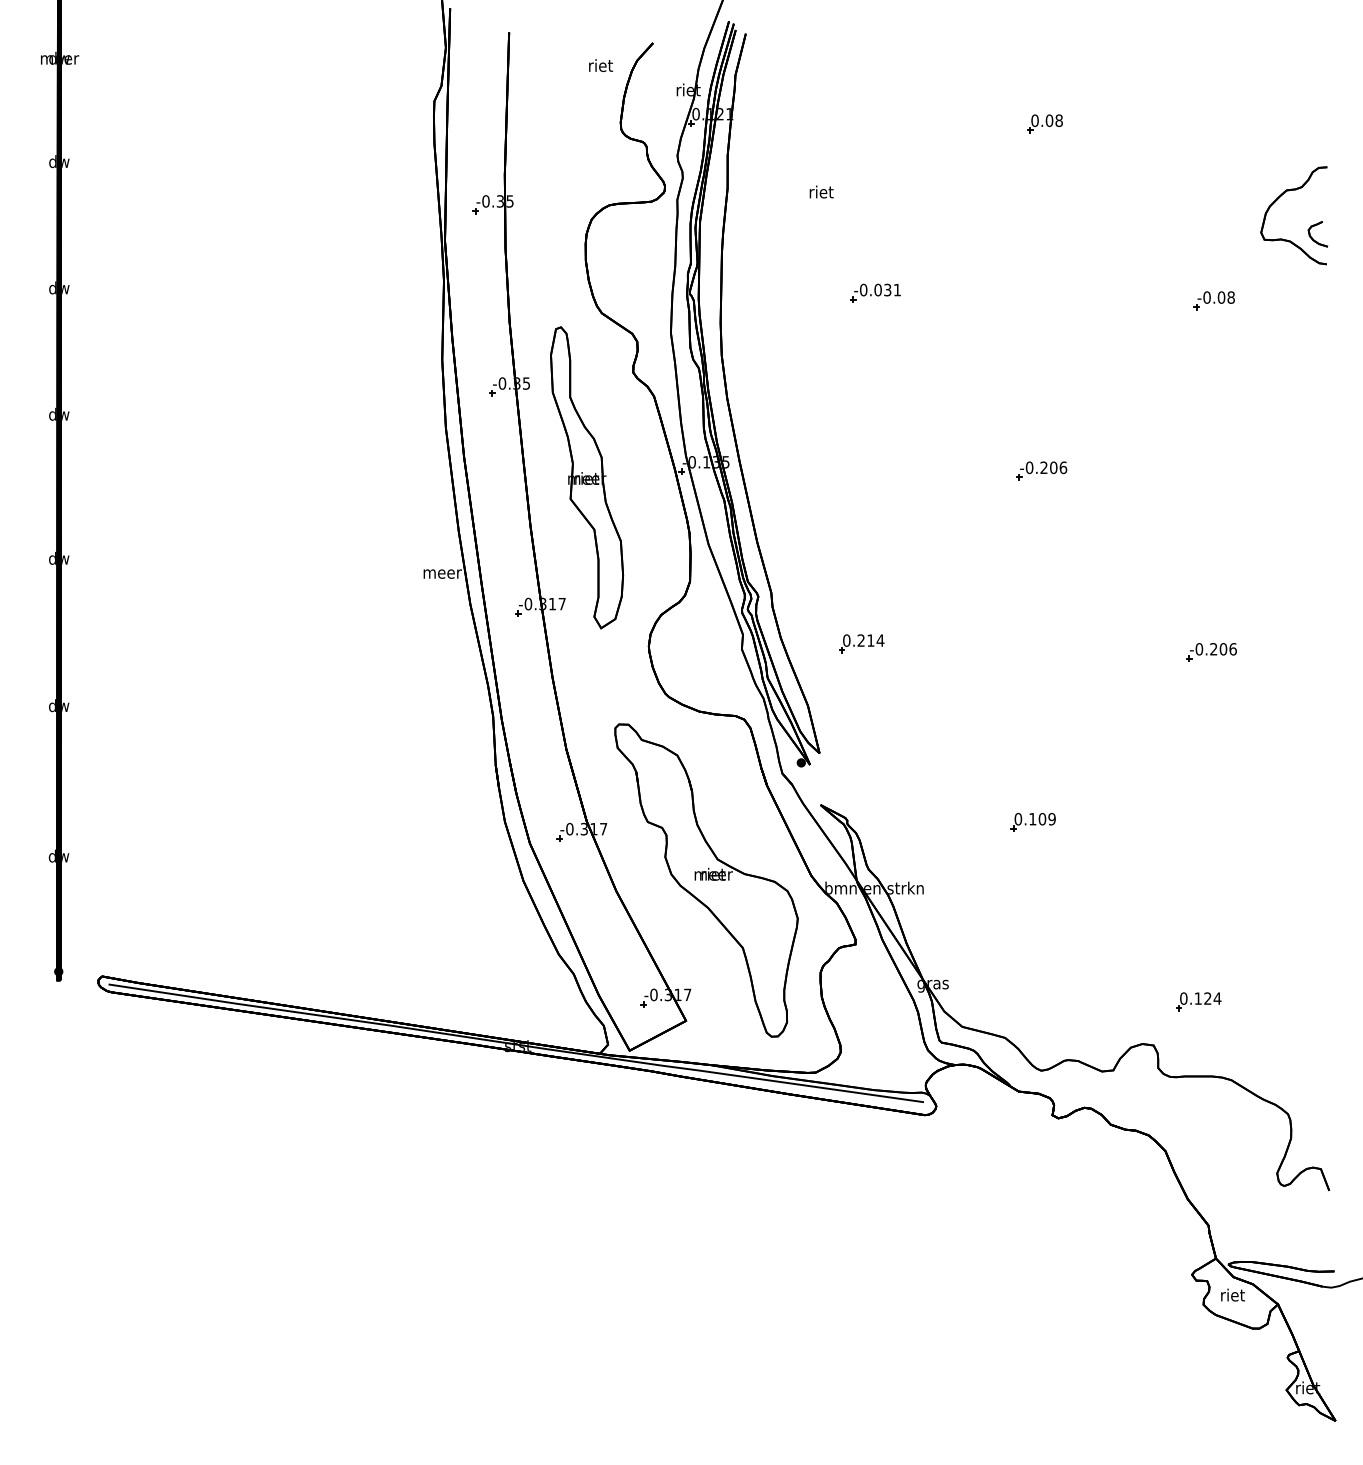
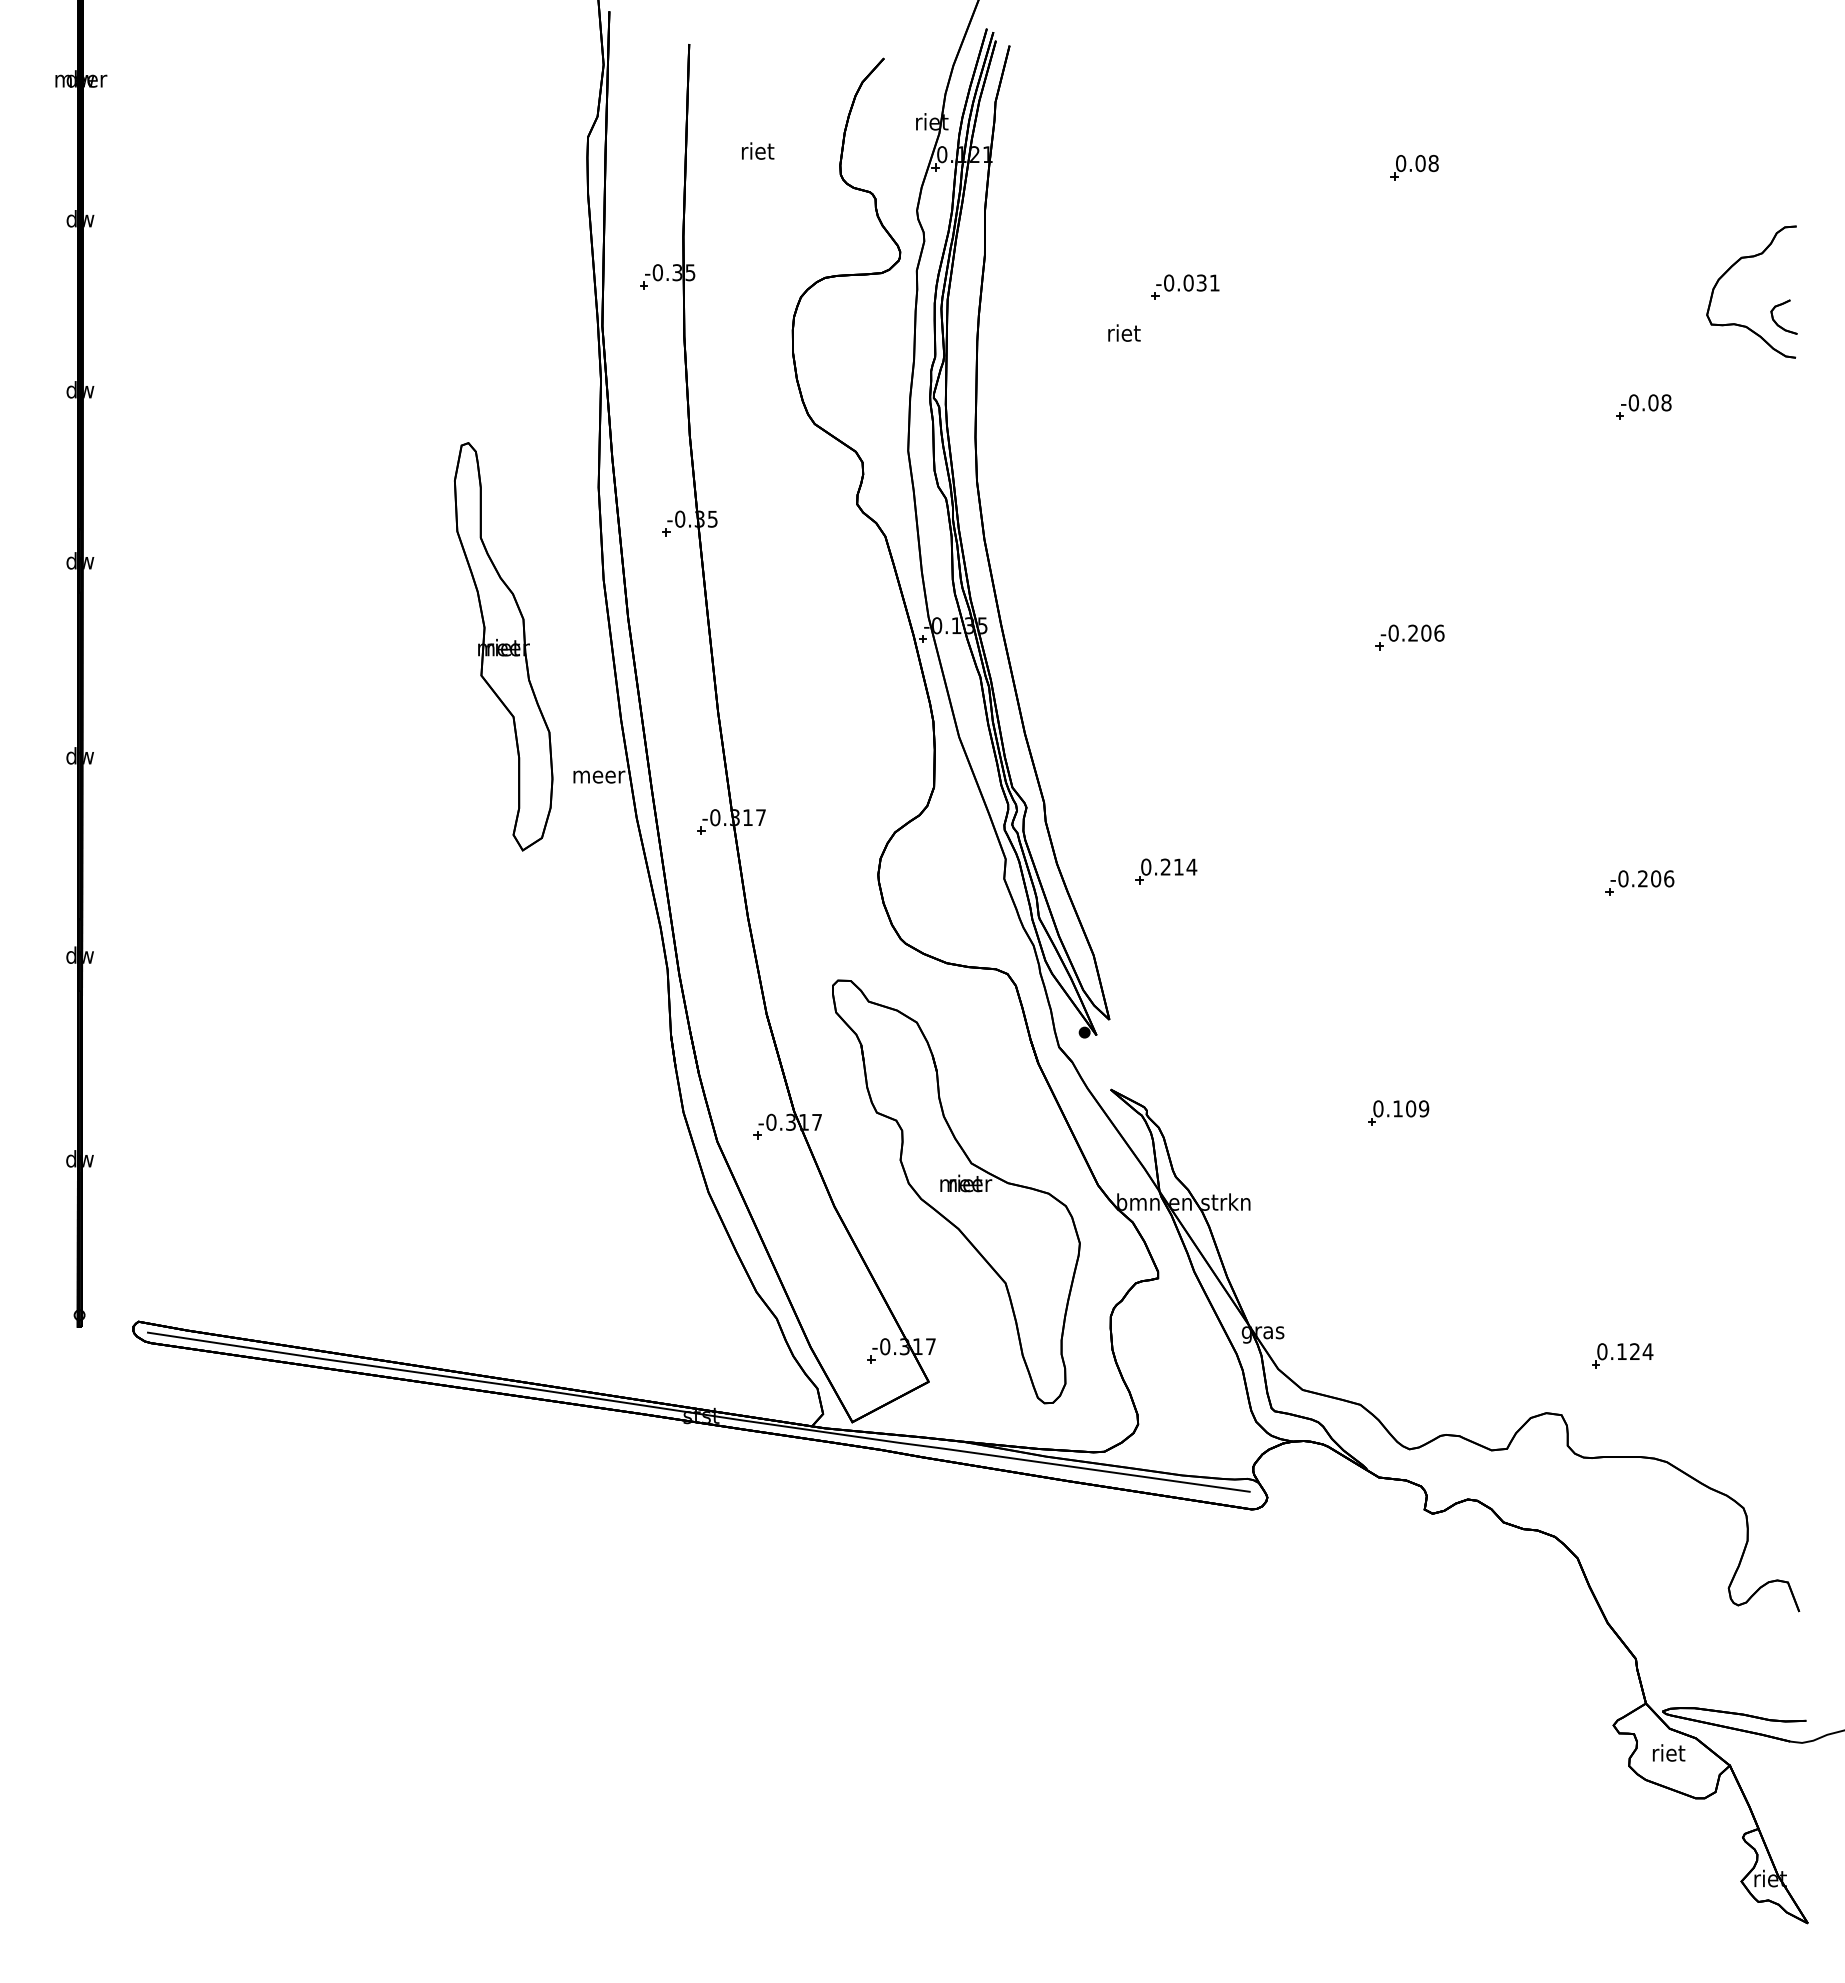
text: (600, 65) -> (757, 150), moved
text: (821, 191) -> (1124, 332), moved
part: (875, 292) -> (1185, 286), moved
part: (587, 477) -> (504, 646), moved

